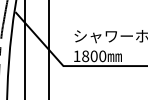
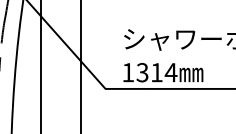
text: (94, 56) -> (157, 72), 1800 -> 1314

